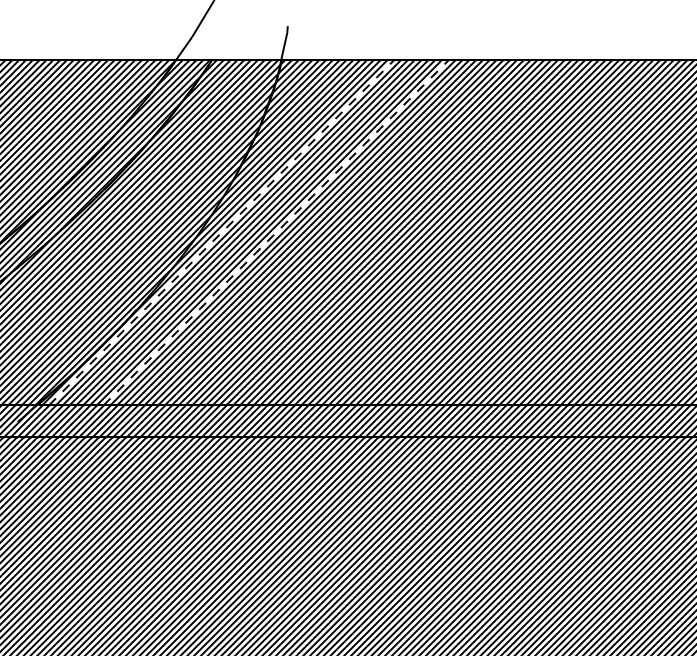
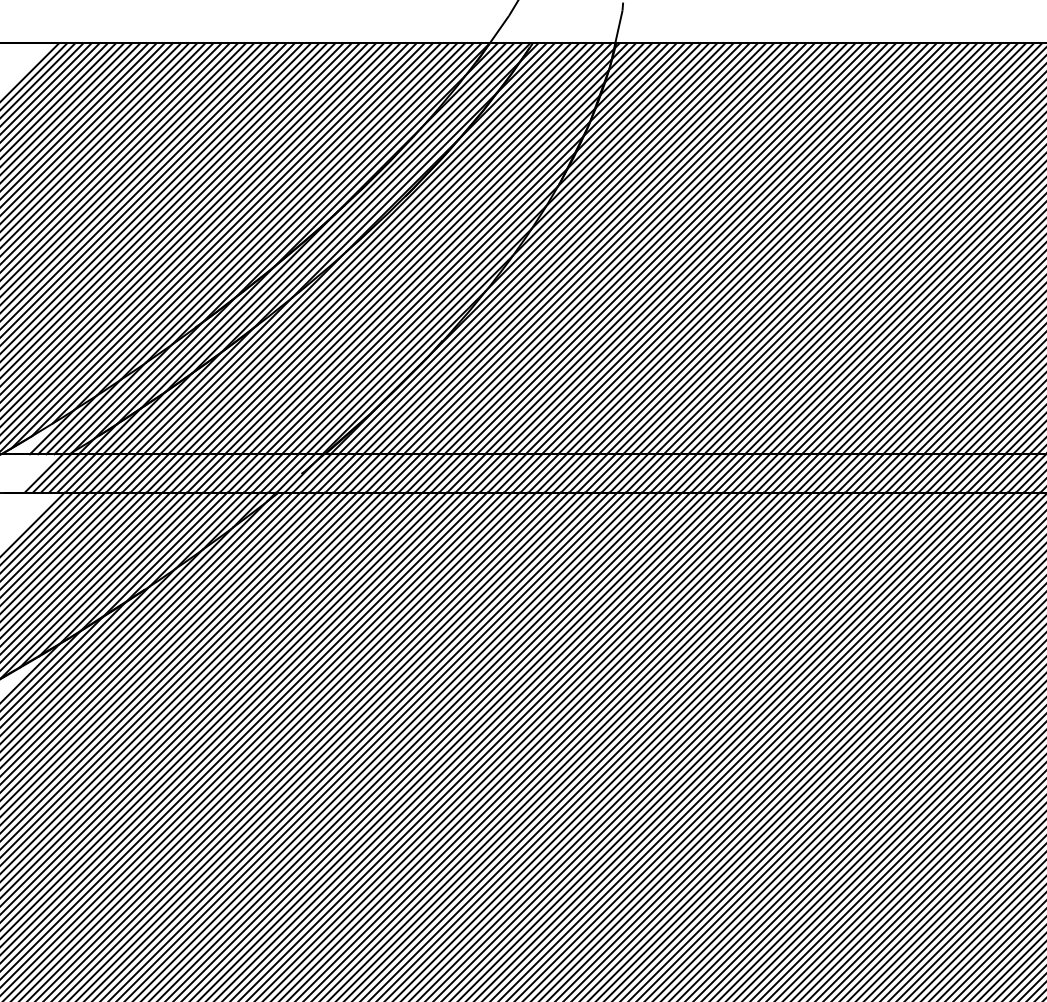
line: (221, 232) -> (544, 248), dashed -> solid
line: (276, 232) -> (609, 248), dashed -> solid

